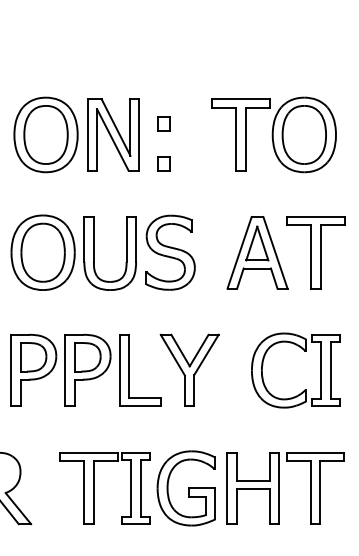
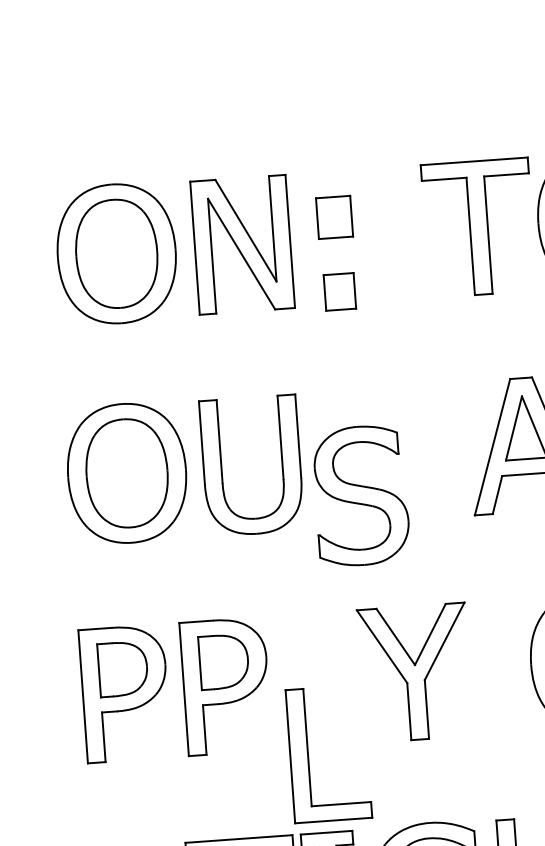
part: (163, 123) -> (333, 216), size x1.6
part: (163, 163) -> (339, 291), size x1.4
part: (170, 252) -> (361, 495), moved
part: (129, 370) -> (308, 755), moved

